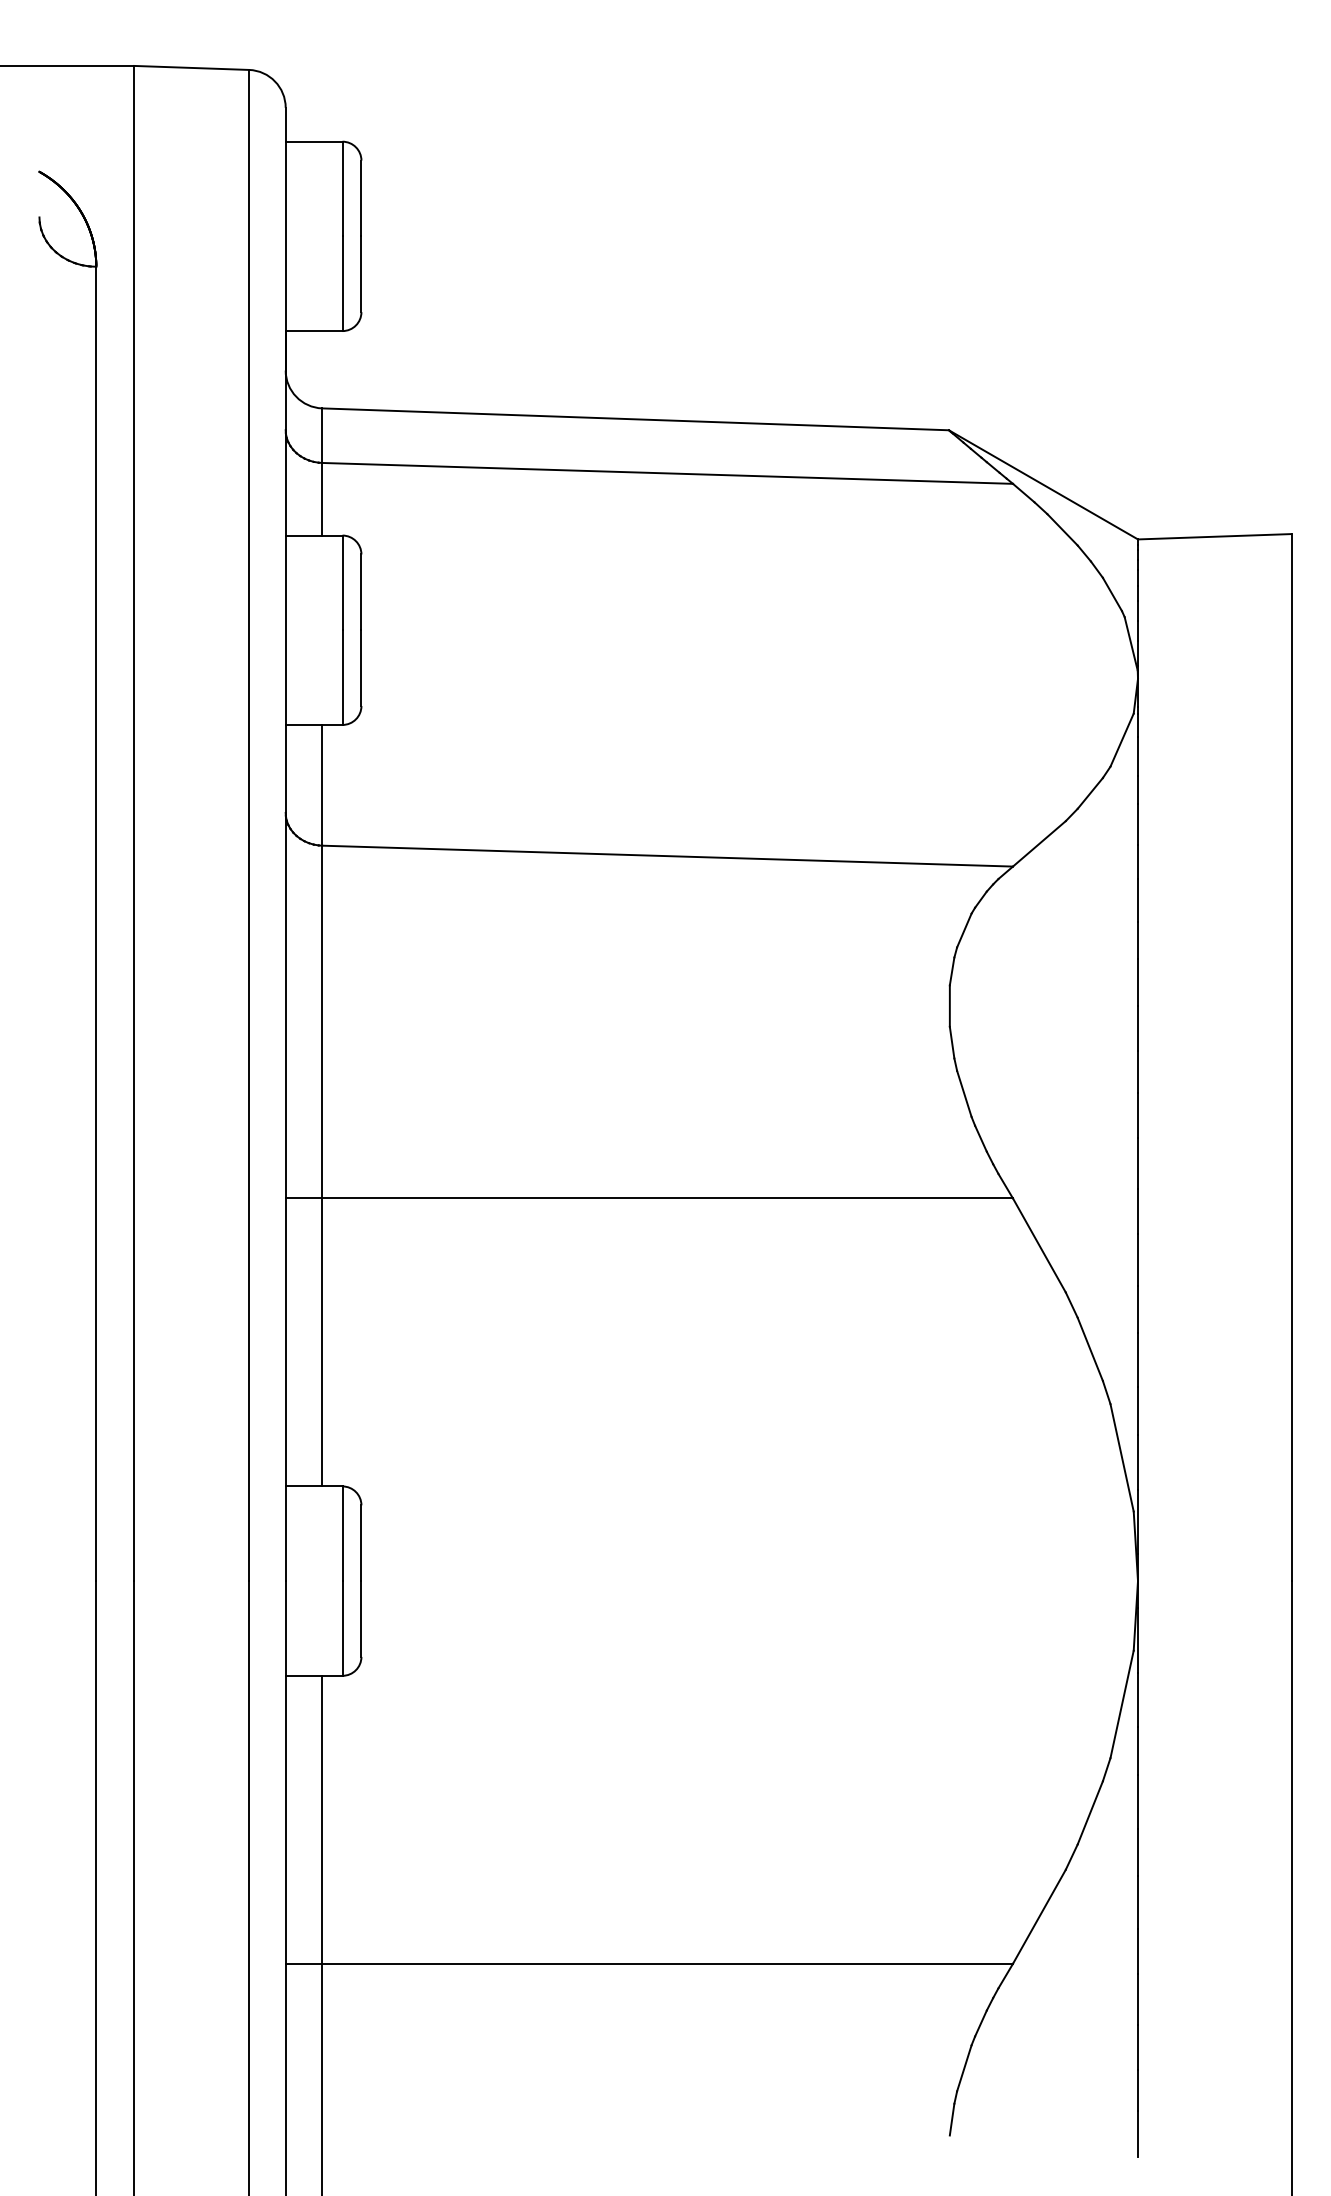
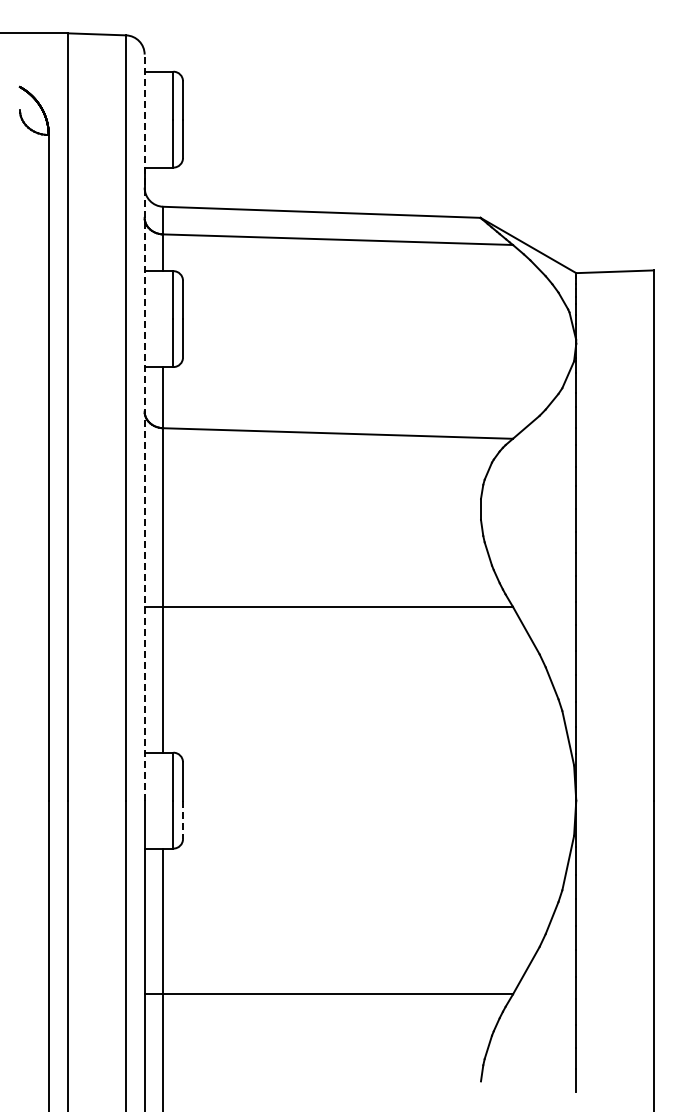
line: (285, 844) -> (144, 427), solid -> dashed
line: (362, 1620) -> (183, 820), solid -> dashed

